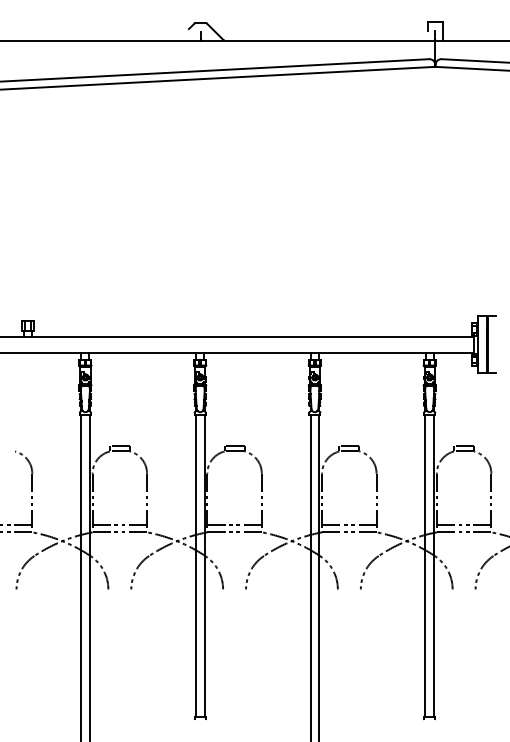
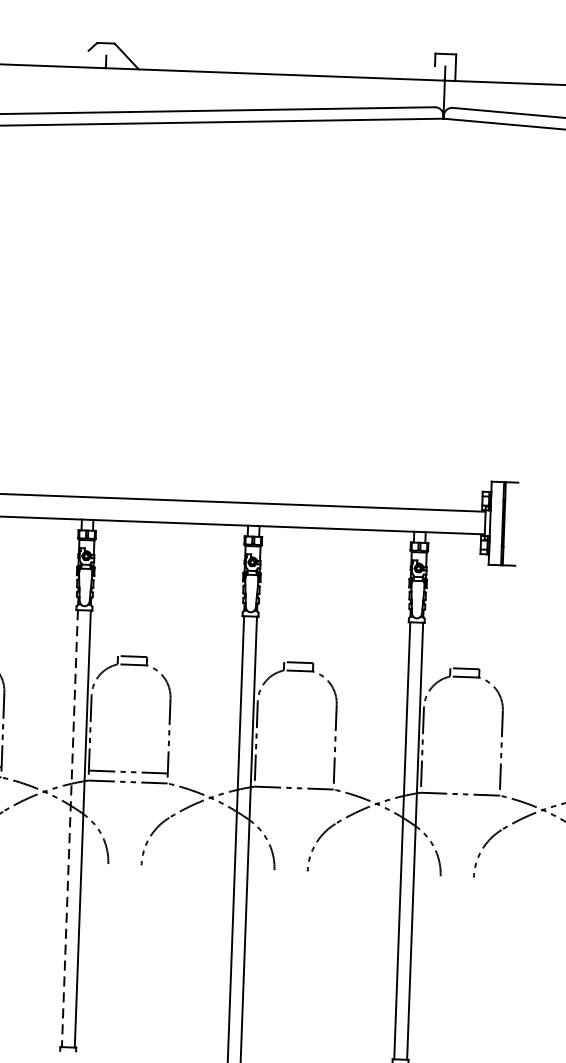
line: (349, 525) -> (294, 778), removed
line: (463, 525) -> (459, 784), removed
line: (195, 565) -> (69, 827), solid -> dashed

